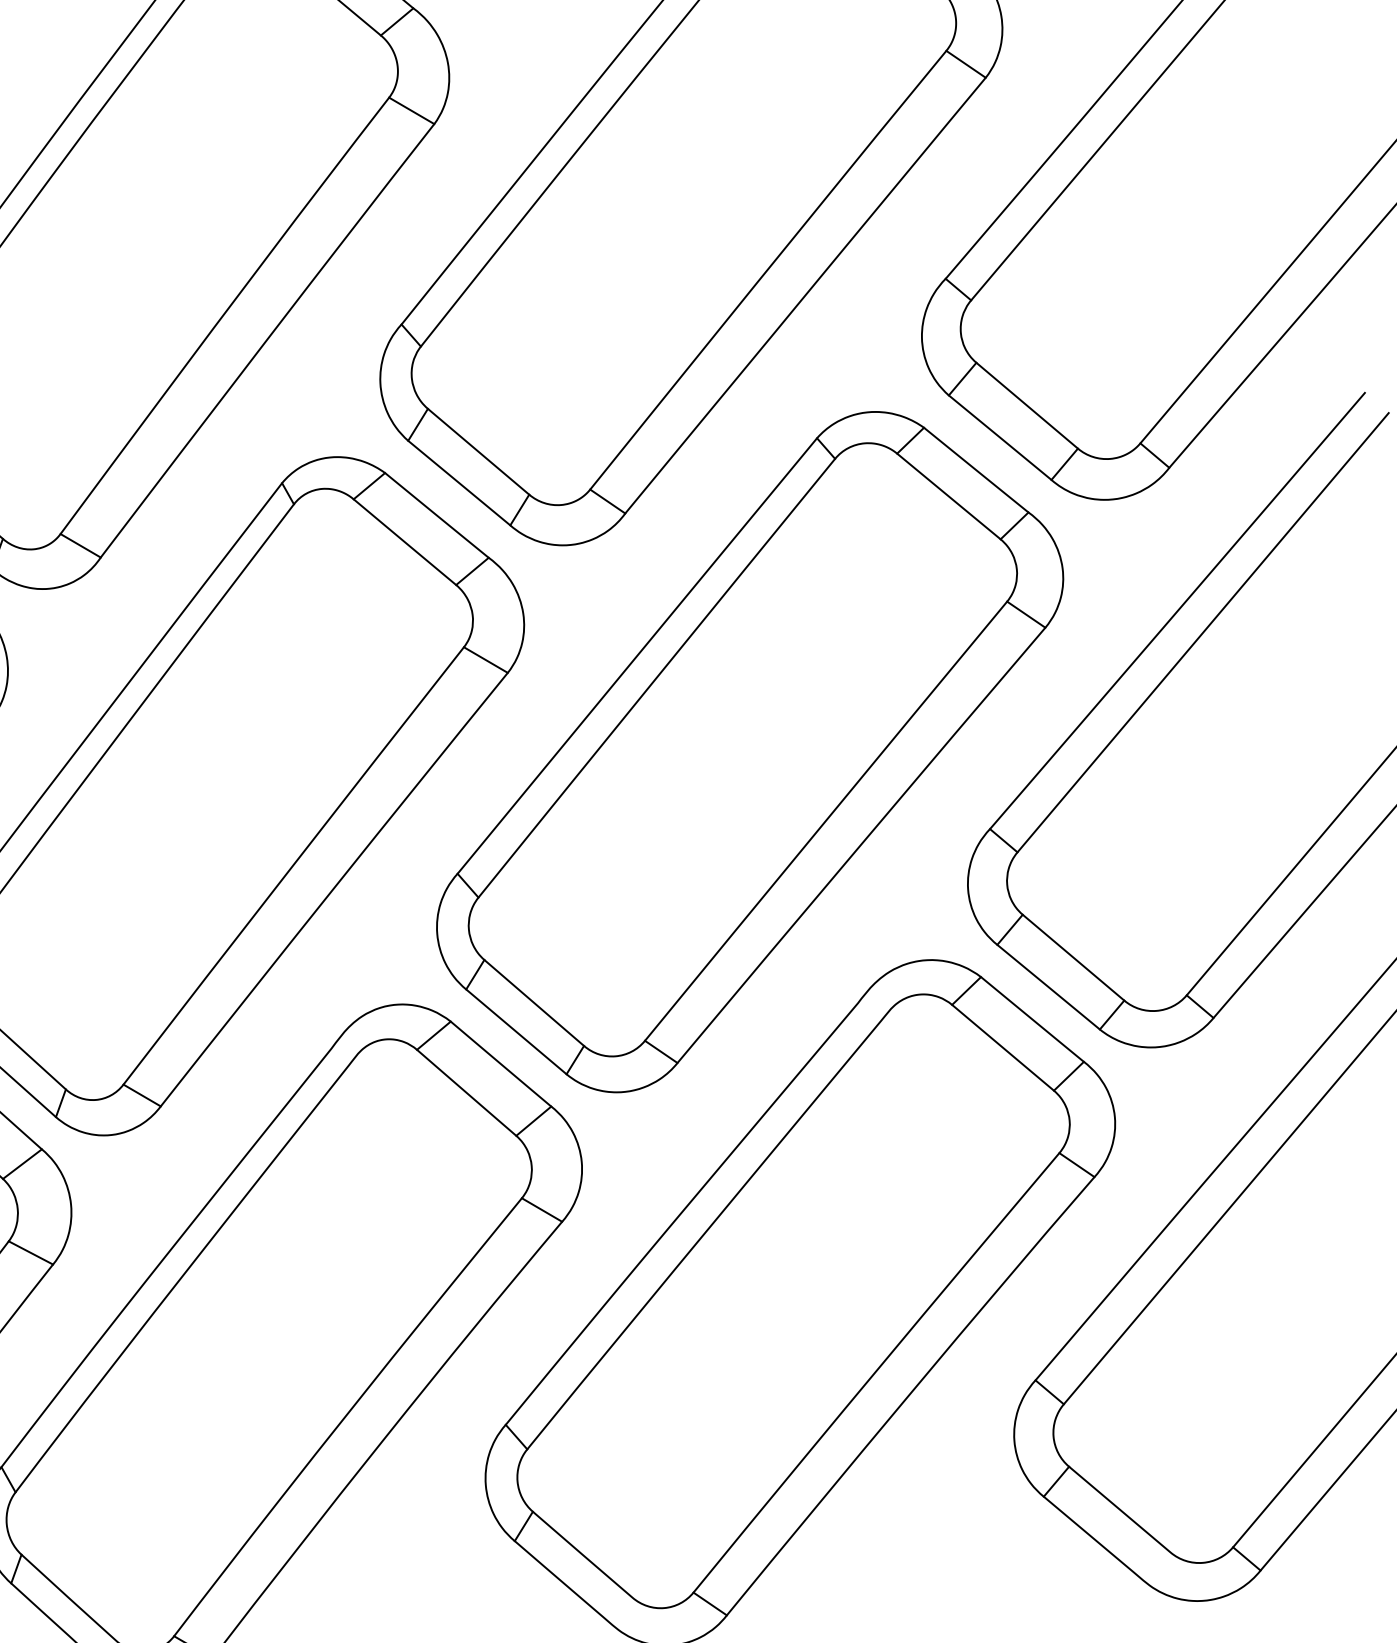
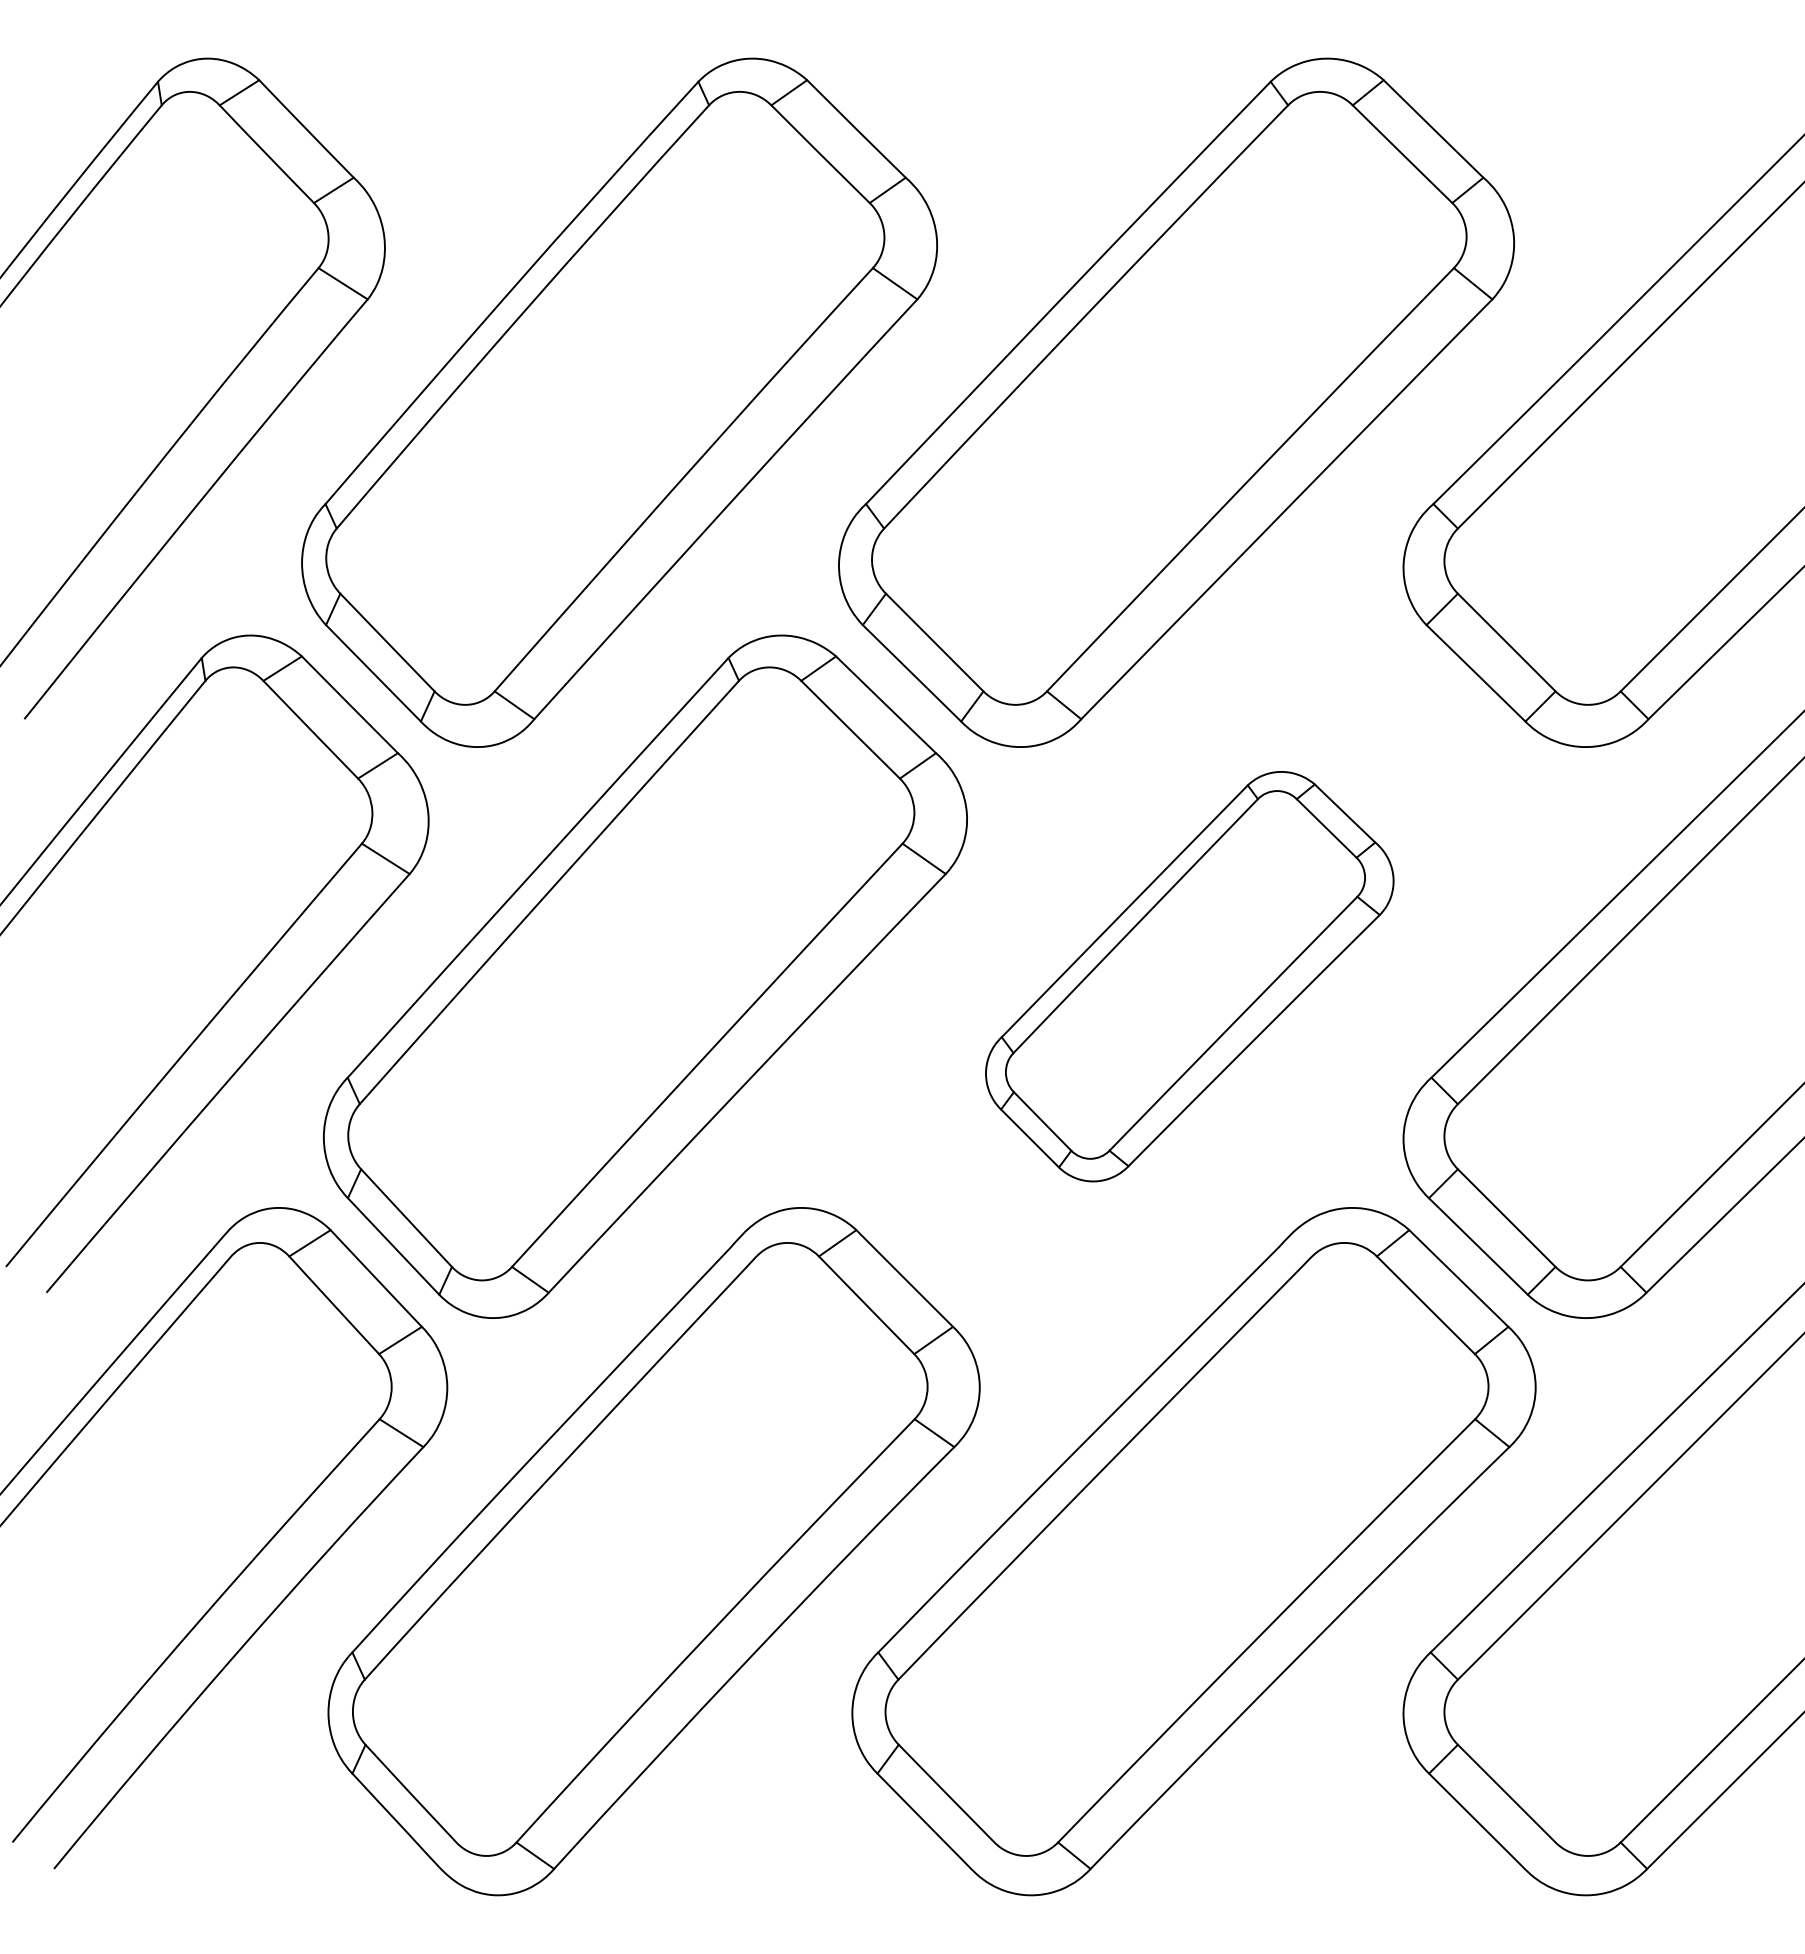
part: (749, 751) -> (1189, 976), size x0.6

